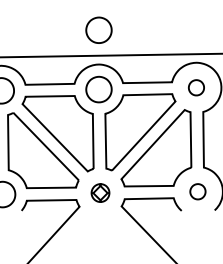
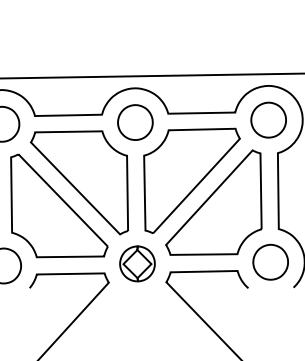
part: (99, 30) -> (135, 41), removed
part: (196, 87) -> (268, 119), size x1.67
part: (197, 191) -> (270, 261), size x1.67
part: (100, 192) -> (137, 263), size x1.43

